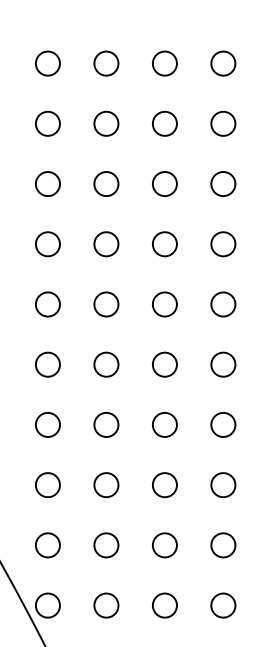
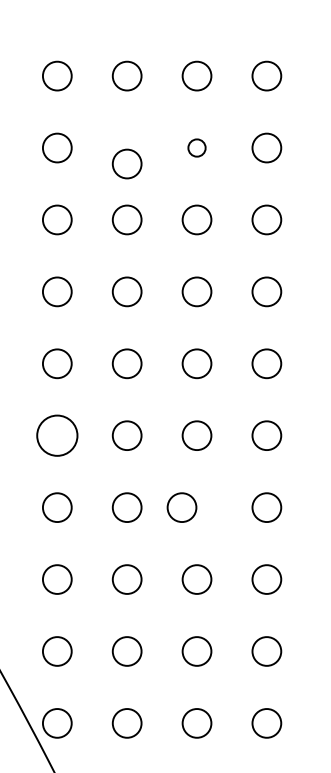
circle: (105, 123) -> (126, 163), moved
circle: (164, 123) -> (196, 147), size x0.6
circle: (47, 364) -> (56, 435), size x1.4
circle: (164, 424) -> (181, 507), moved

